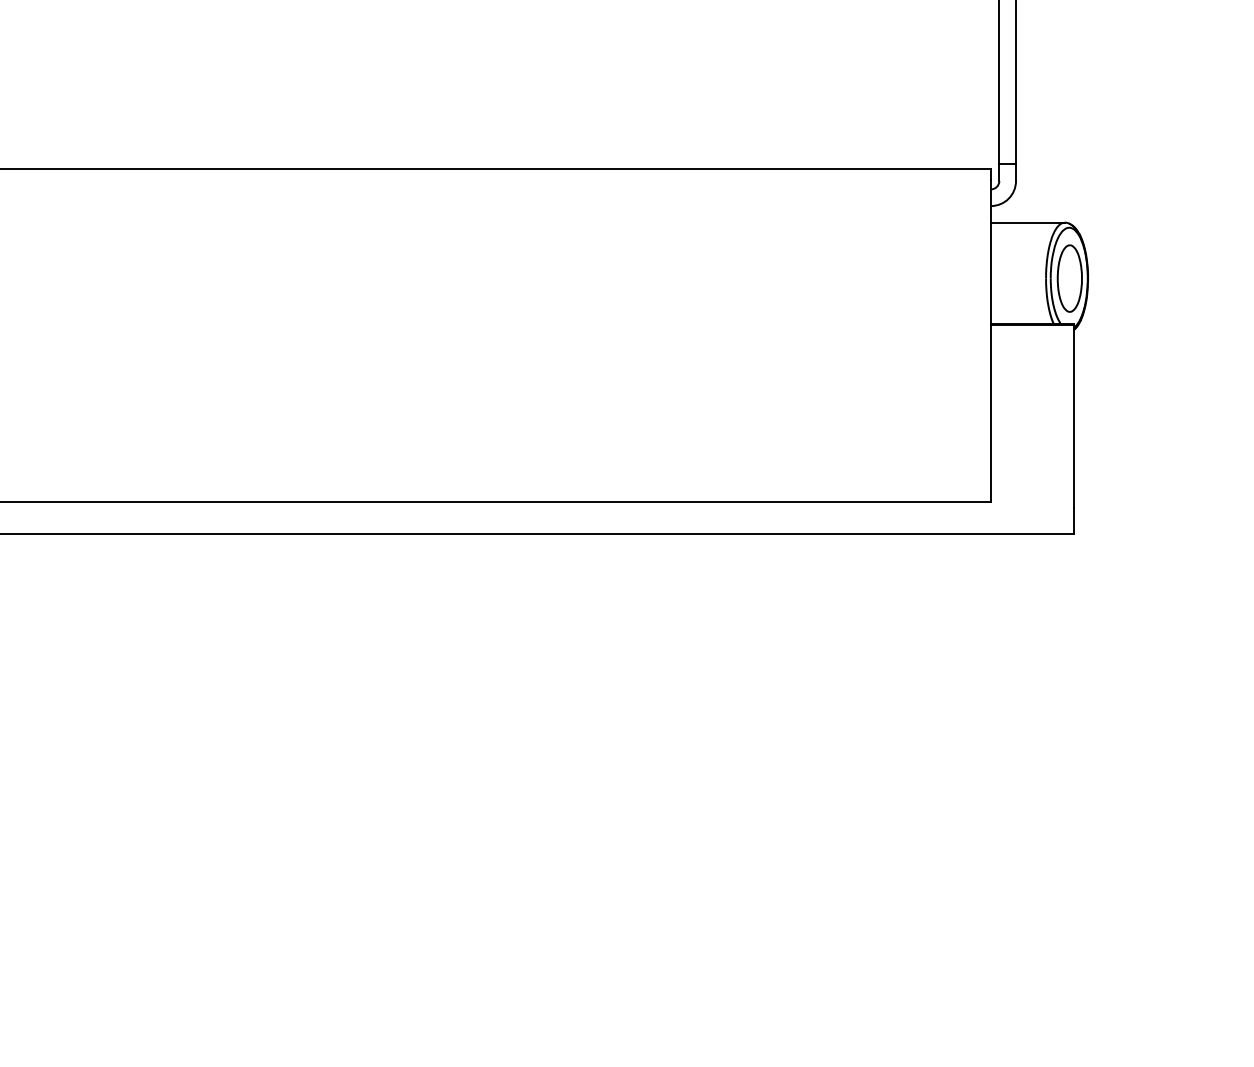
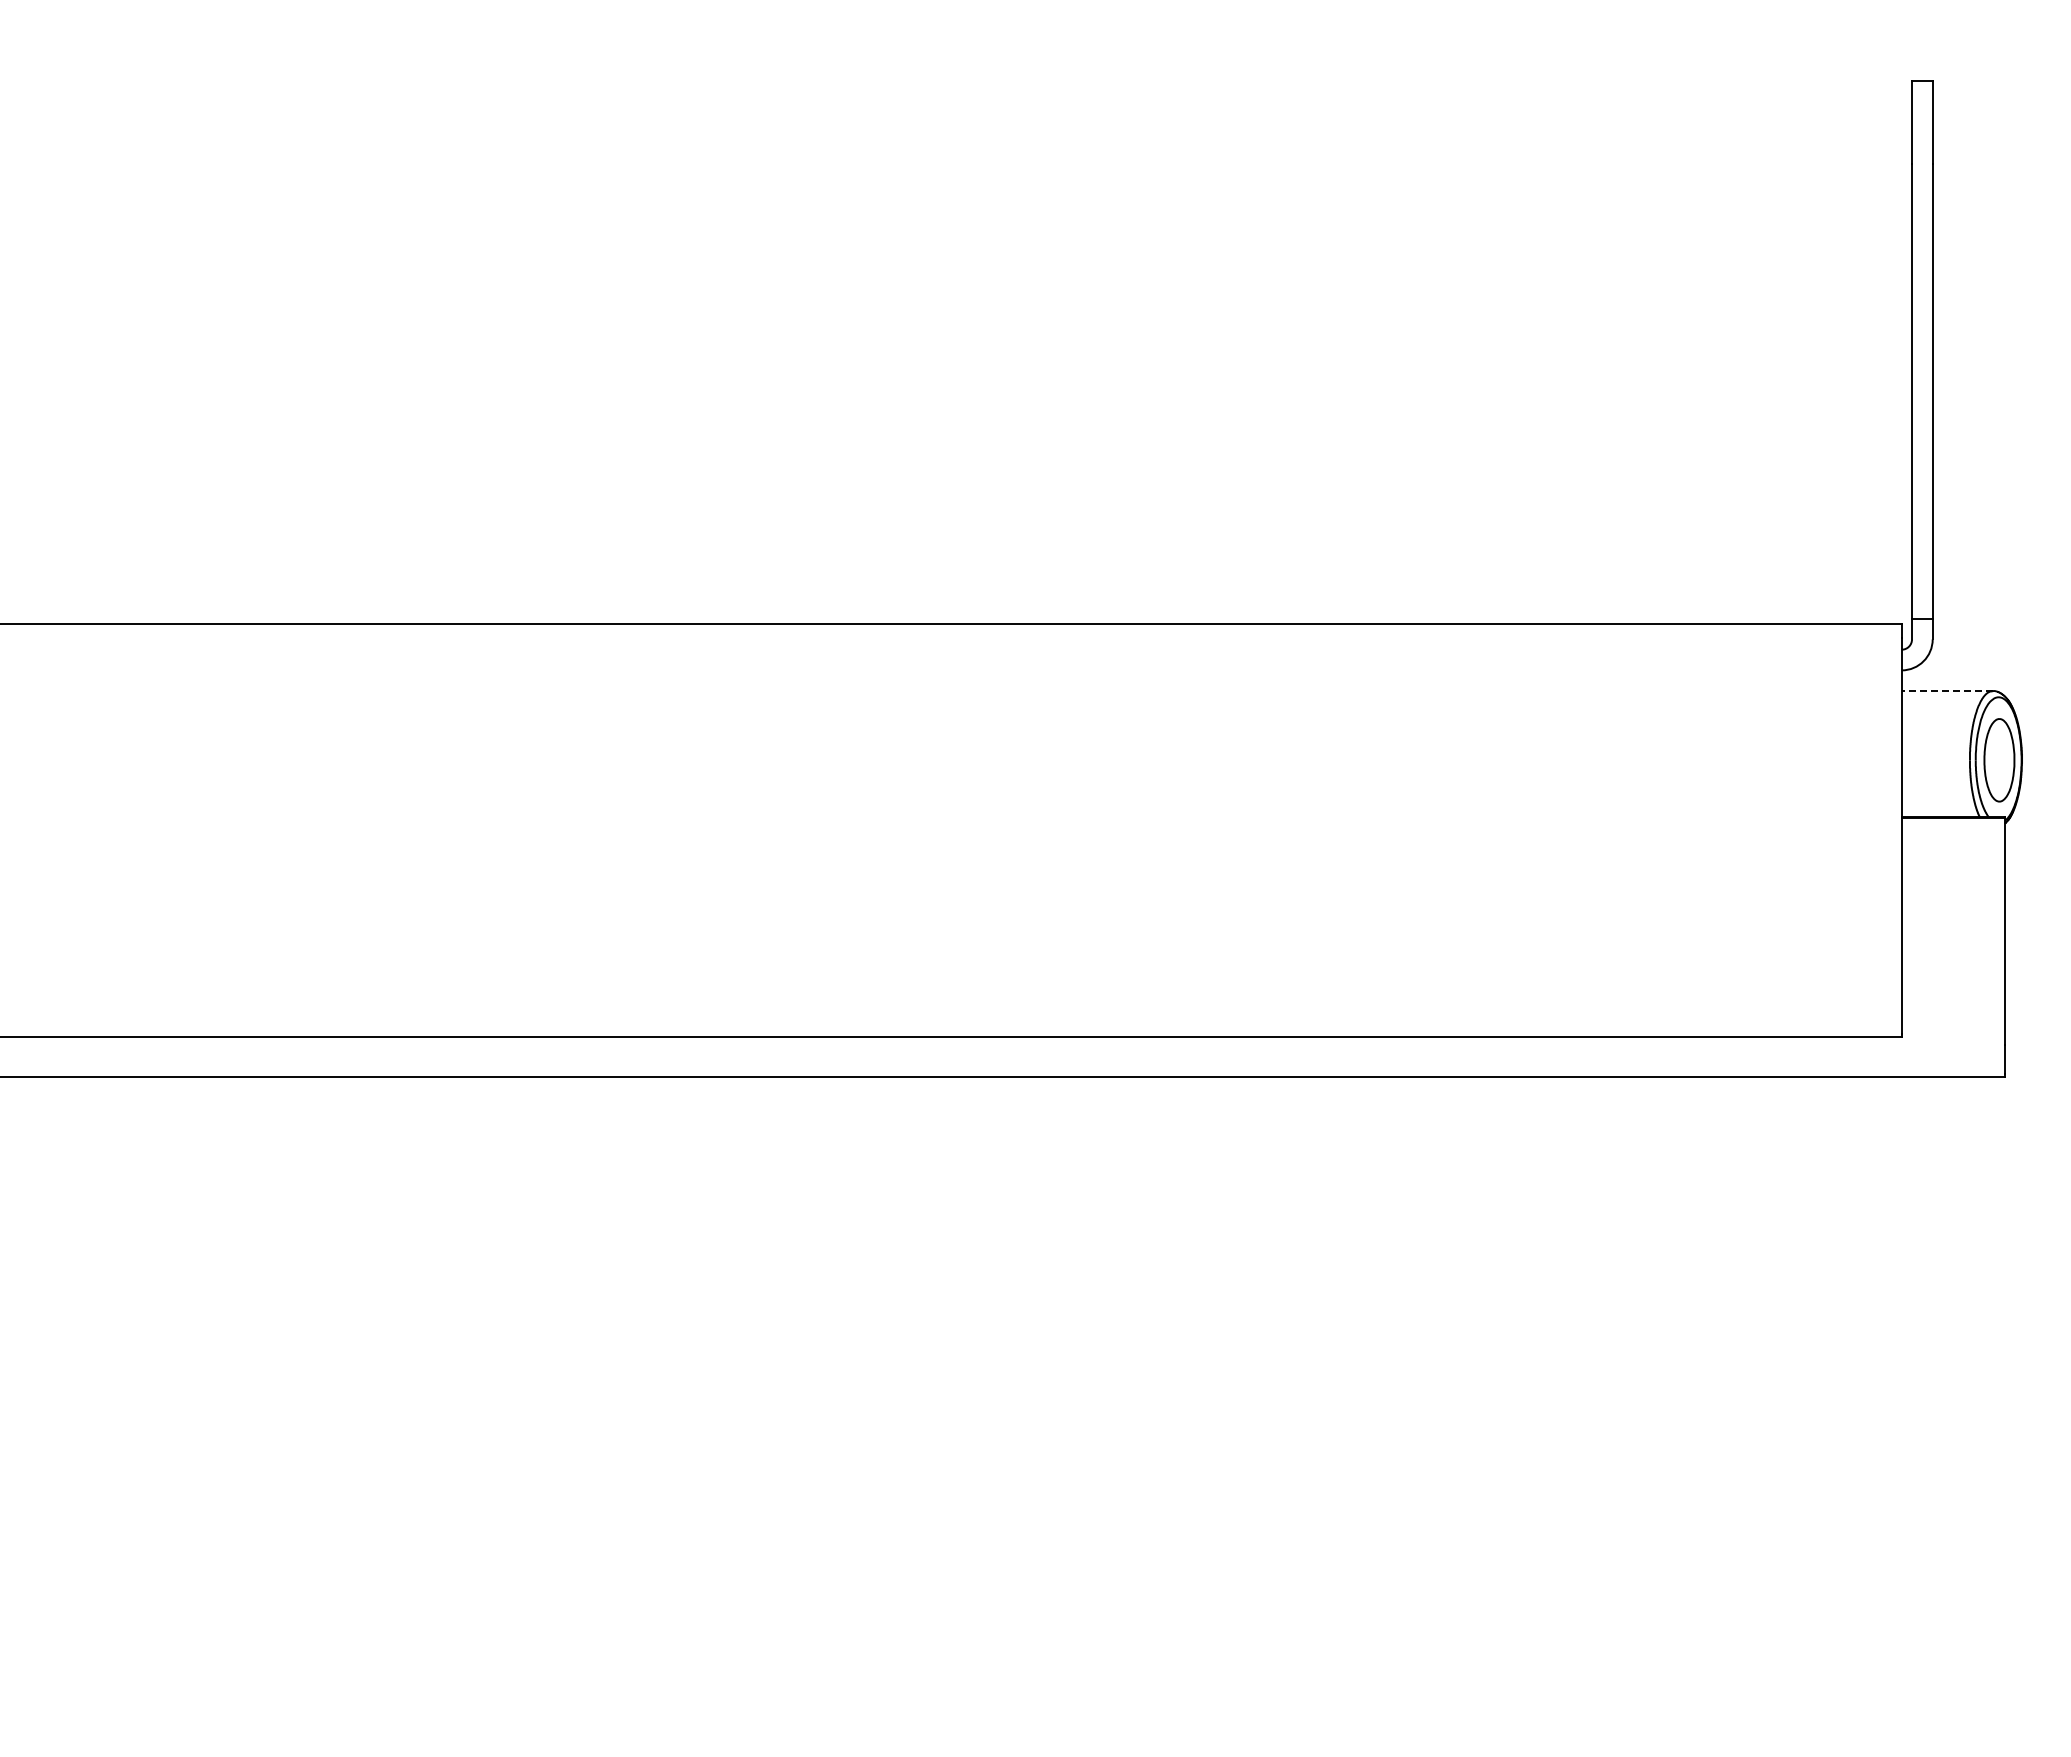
line: (1027, 223) -> (1947, 691), solid -> dashed

